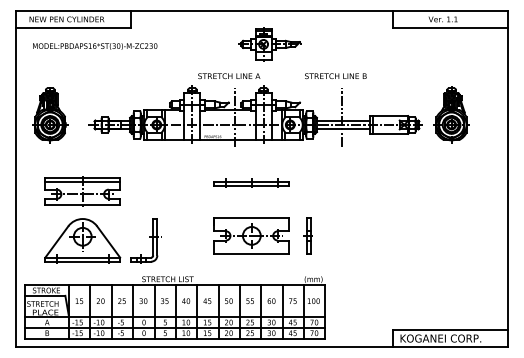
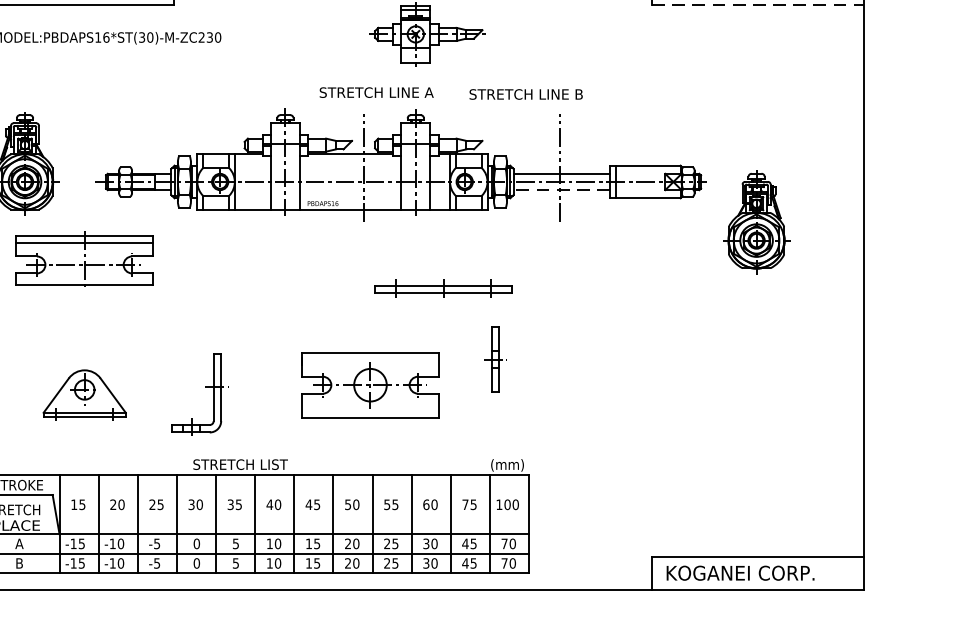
line: (450, 28) -> (758, 5), solid -> dashed
text: (229, 76) -> (377, 93), moved
text: (335, 76) -> (525, 95), moved
part: (451, 114) -> (756, 221), moved
line: (342, 129) -> (560, 190), solid -> dashed
part: (251, 182) -> (443, 287), moved
part: (82, 191) -> (84, 259), moved
part: (251, 235) -> (369, 384), moved
part: (307, 235) -> (492, 358), moved
part: (82, 240) -> (84, 393), size x0.6

